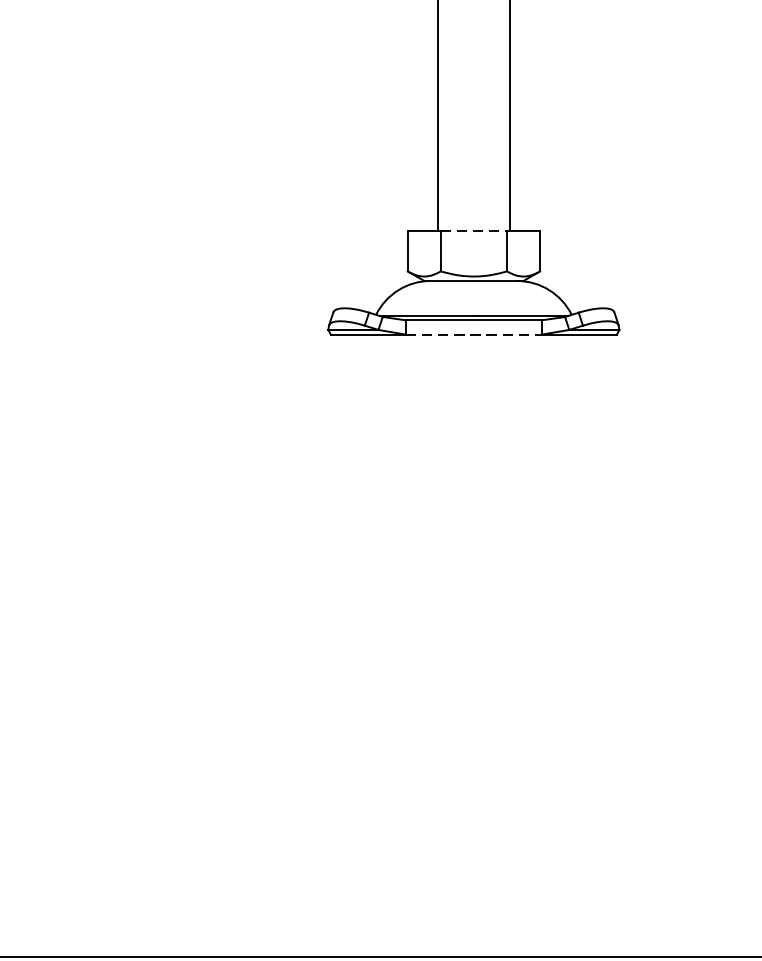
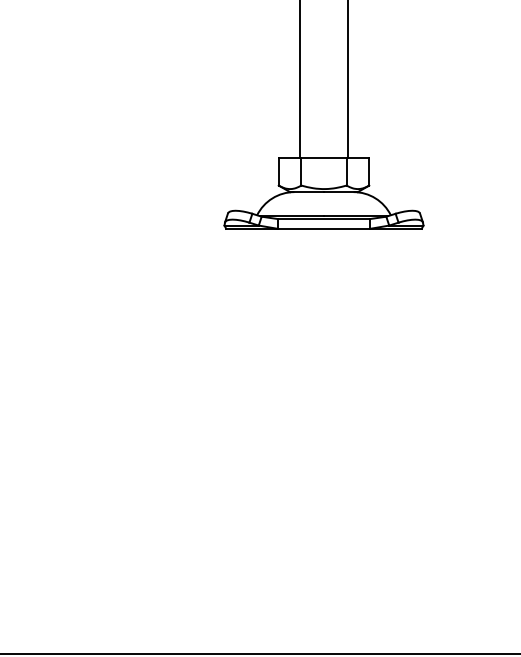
line: (474, 230) -> (324, 157), dashed -> solid
line: (474, 334) -> (324, 228), dashed -> solid

